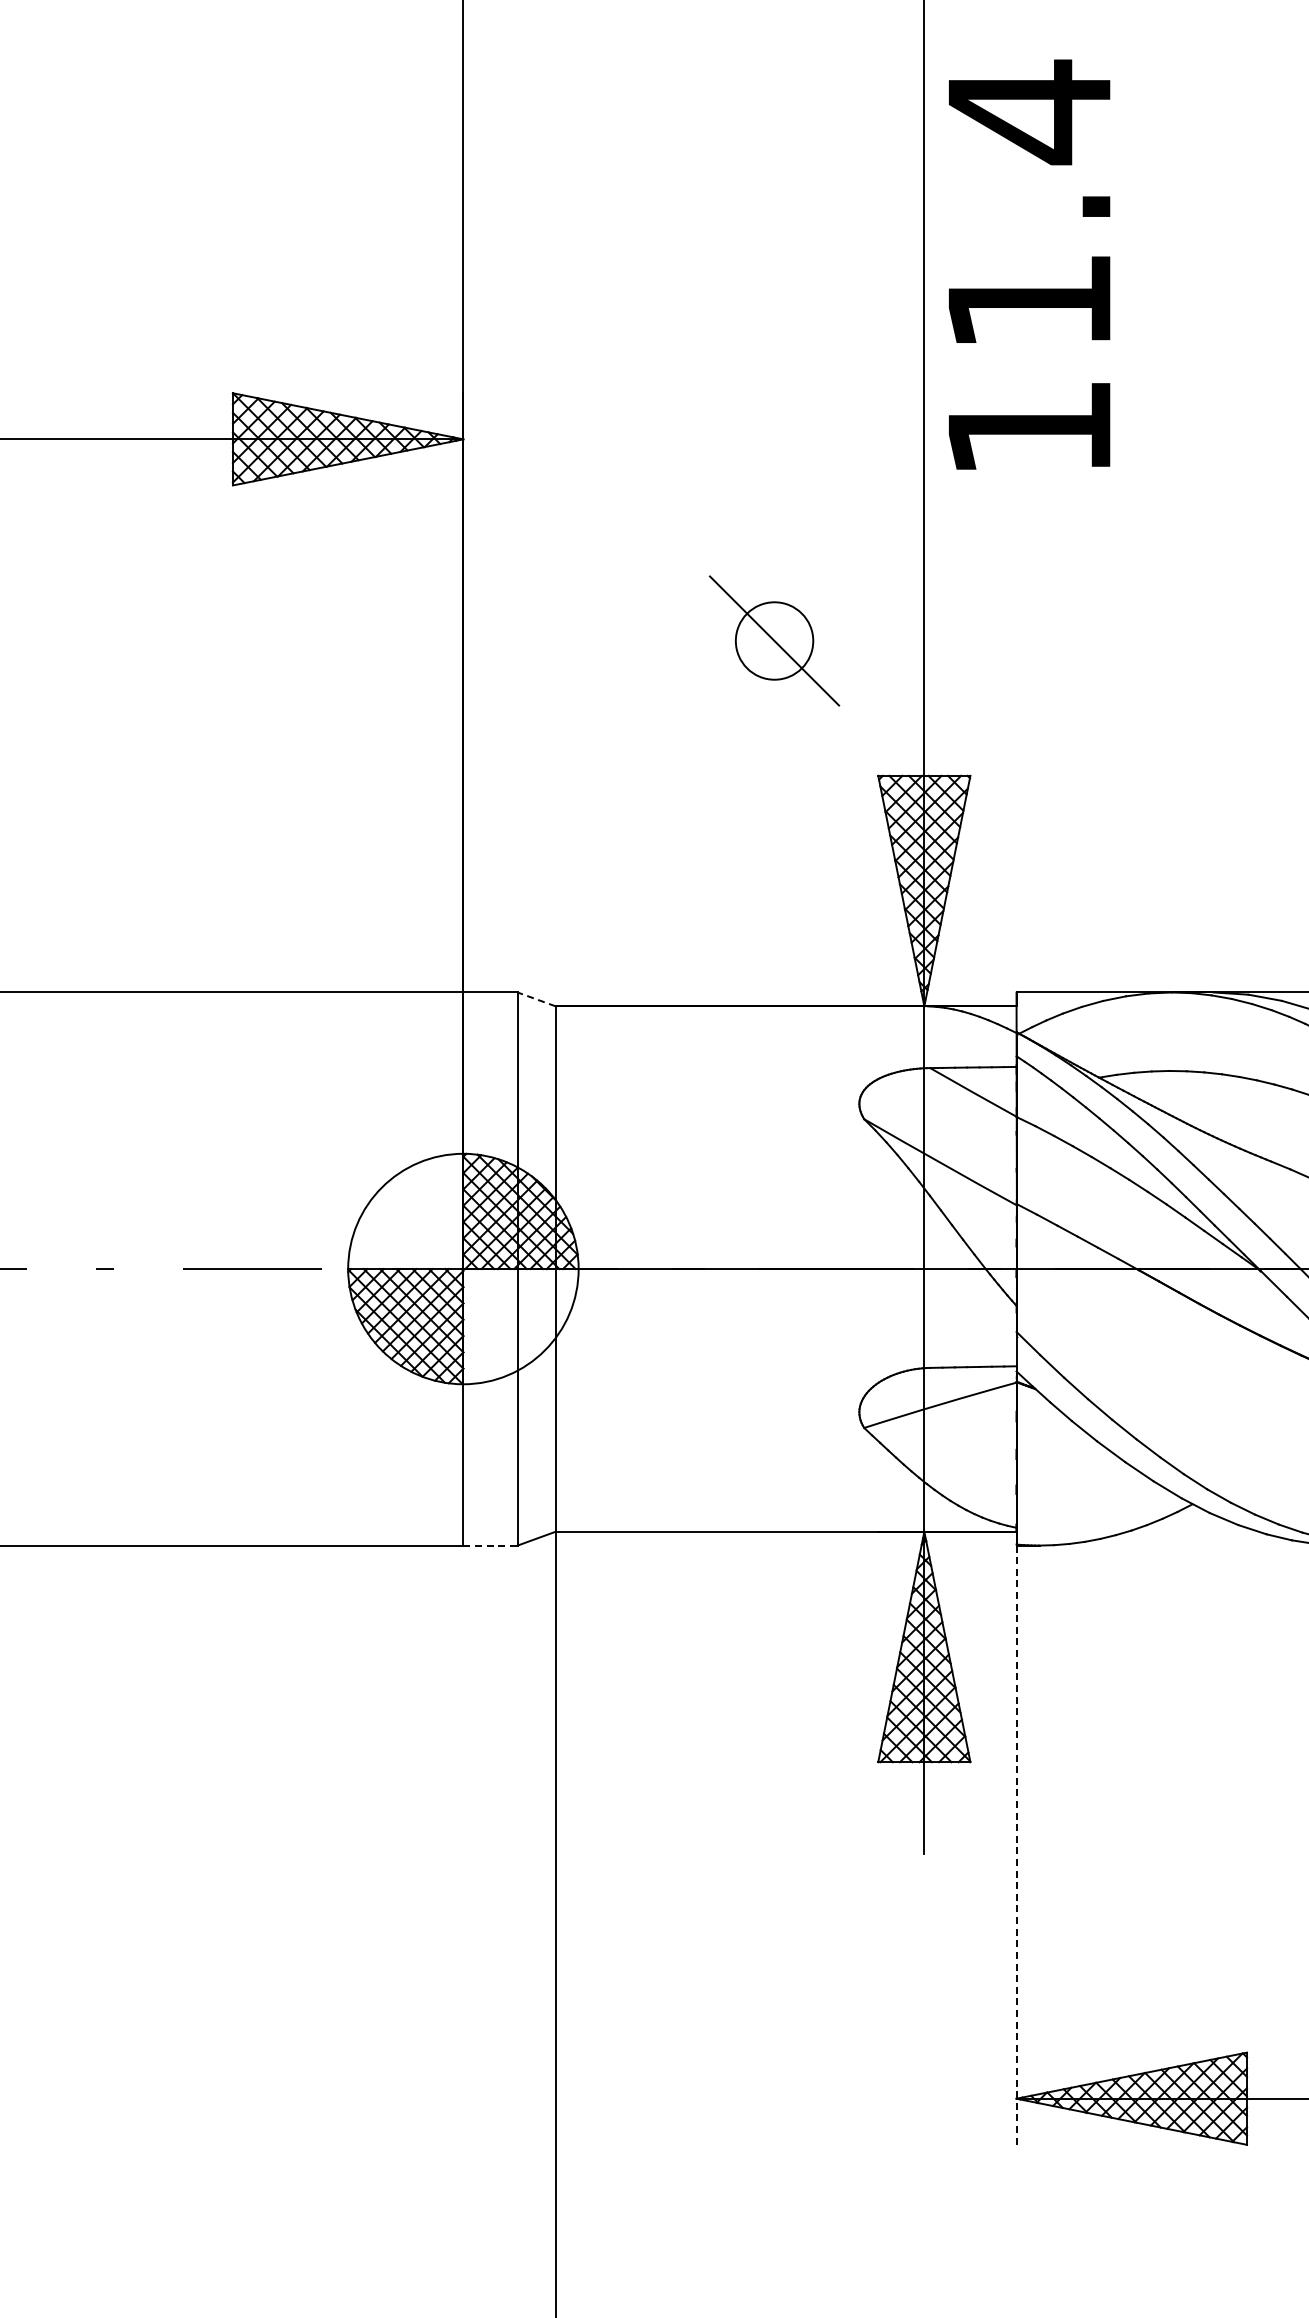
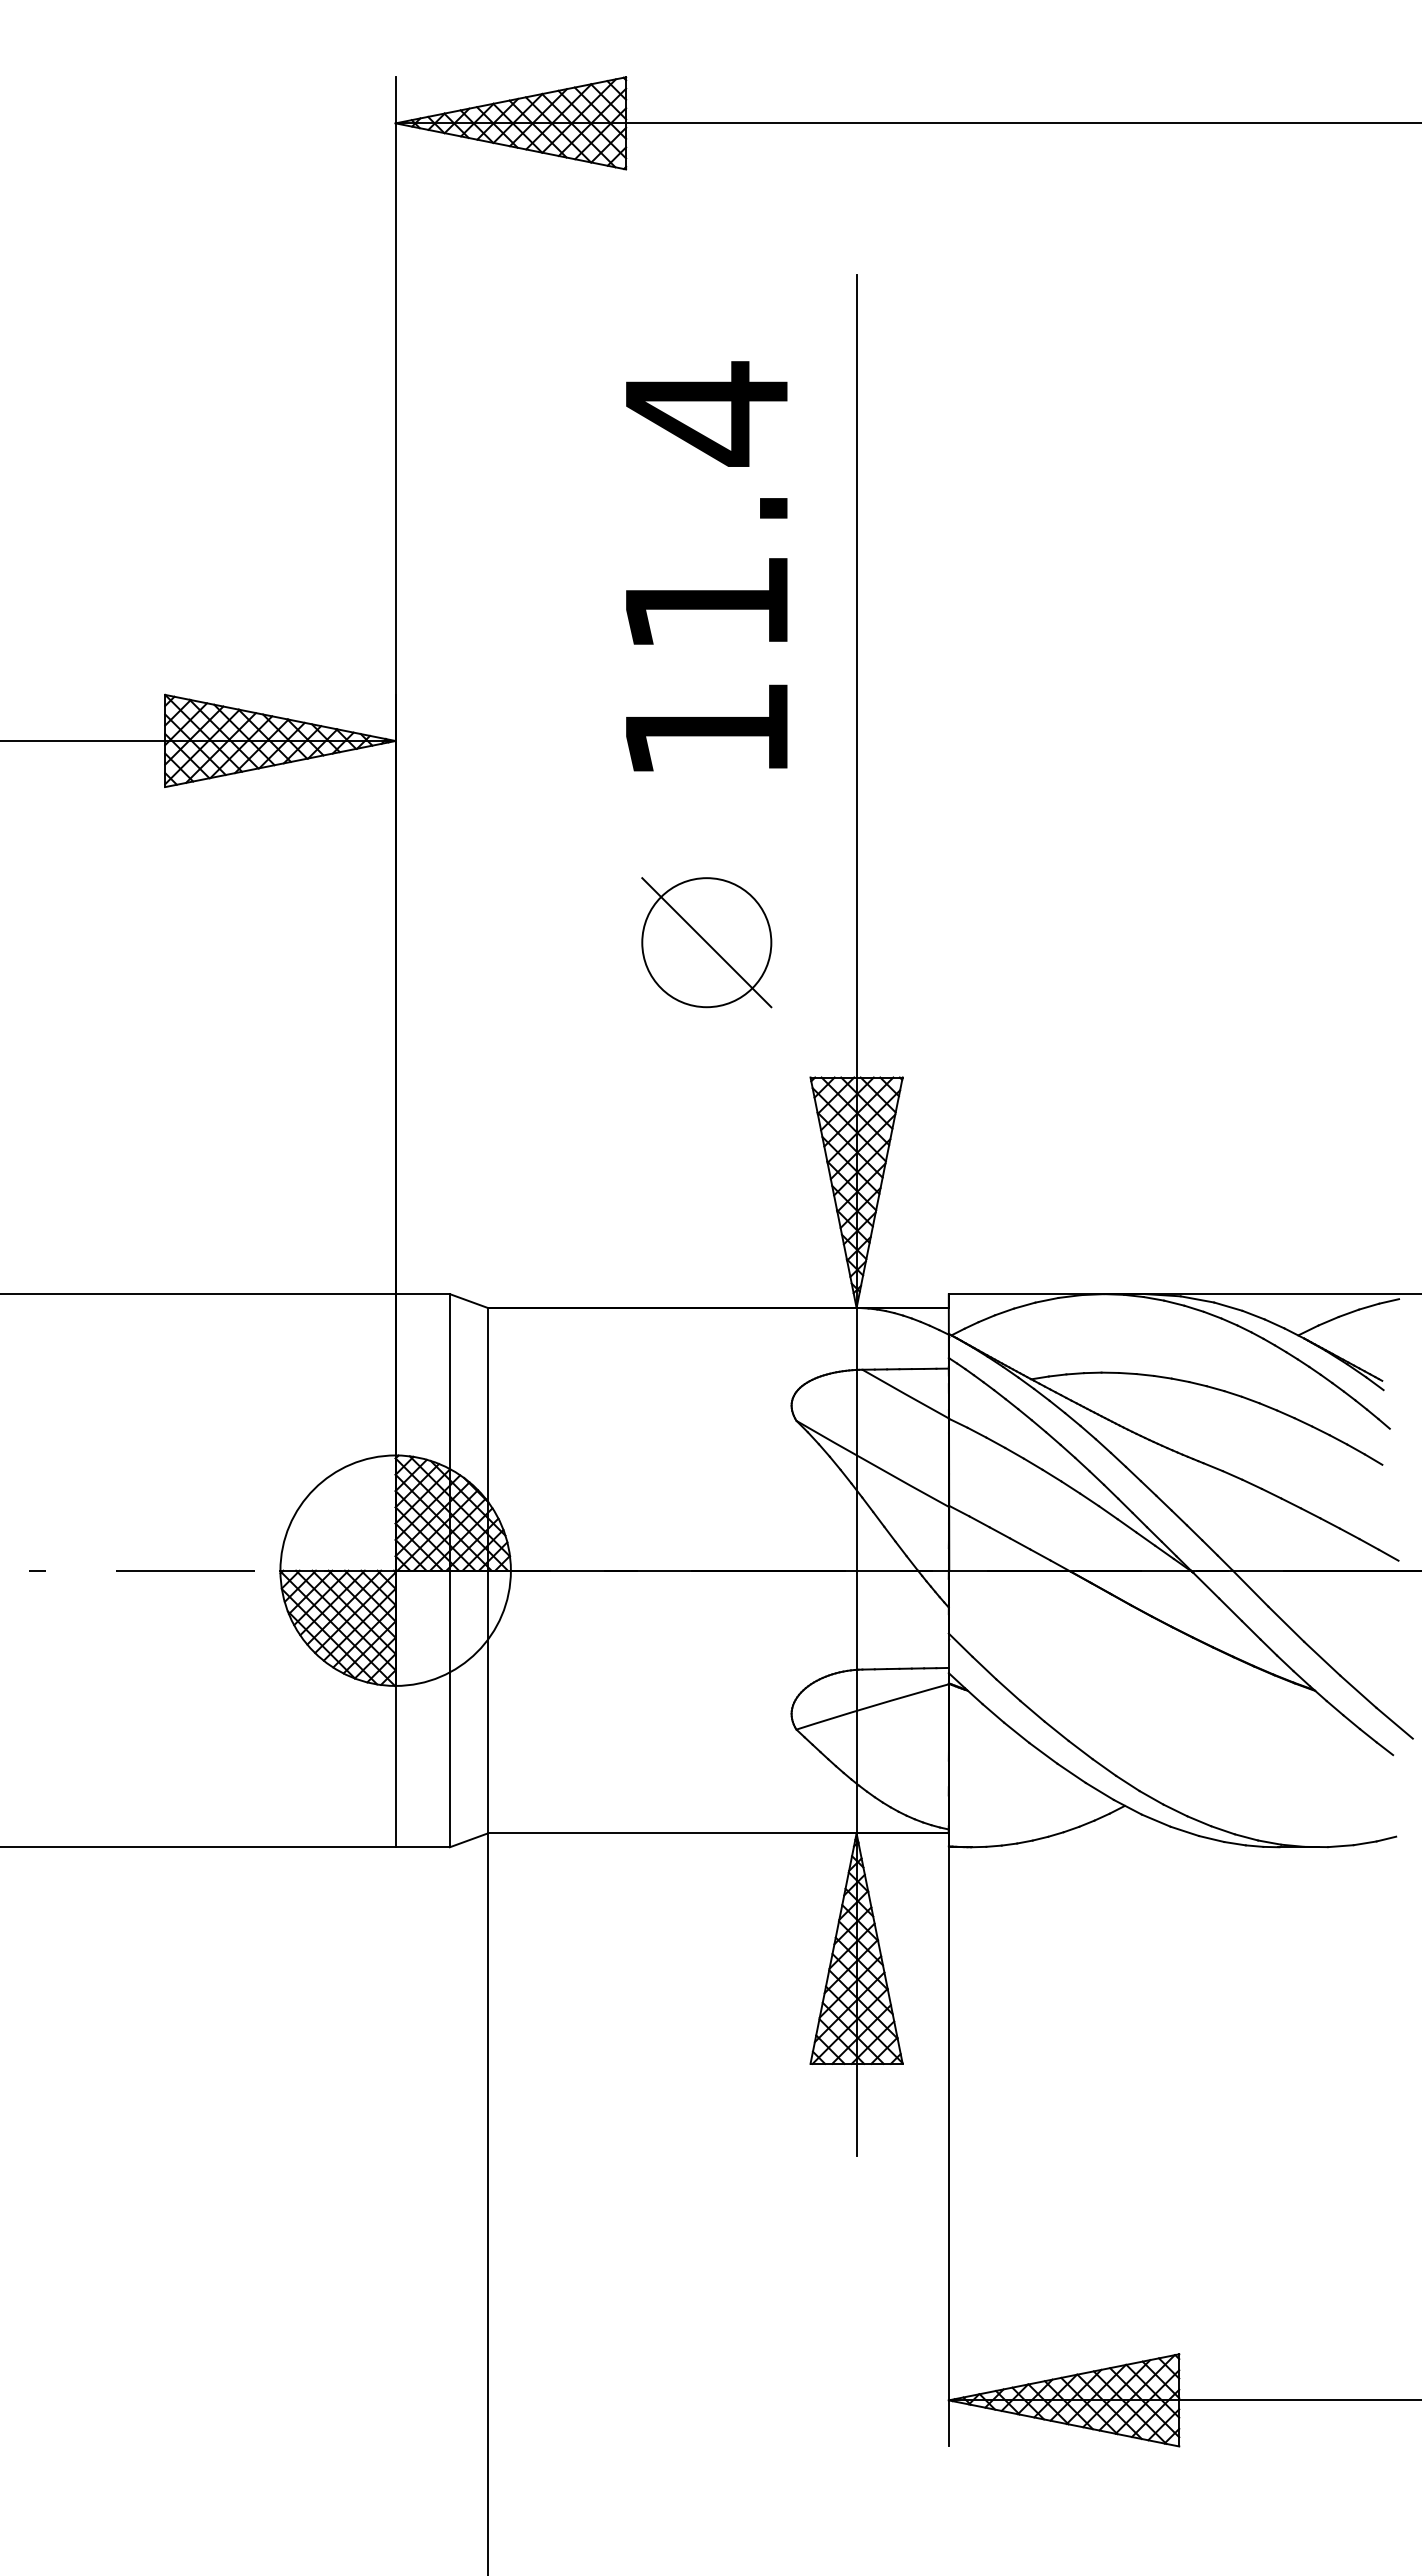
text: (1029, 264) -> (706, 566), moved
circle: (774, 640) -> (706, 942), size x1.67
line: (536, 998) -> (468, 1300), dashed -> solid
line: (491, 1545) -> (423, 1847), dashed -> solid
line: (1016, 1844) -> (948, 2146), dashed -> solid

